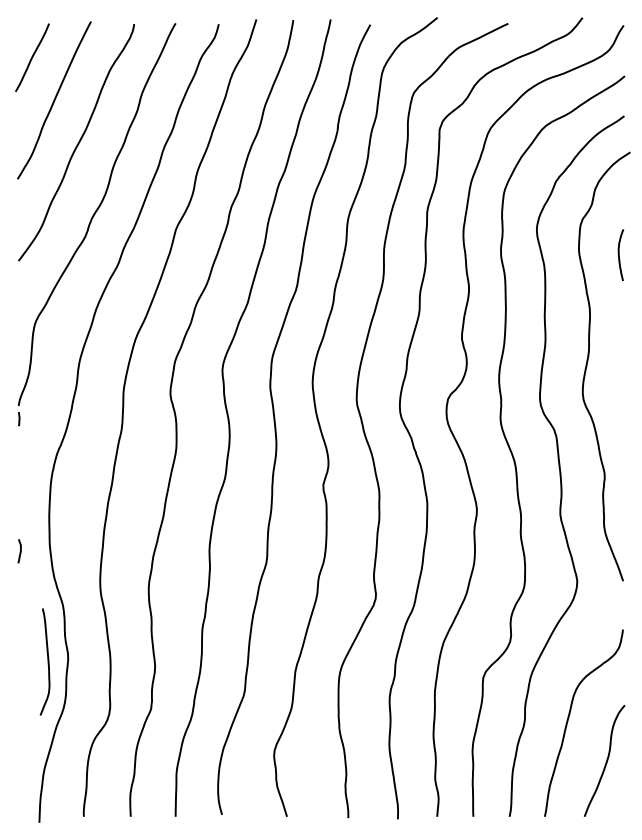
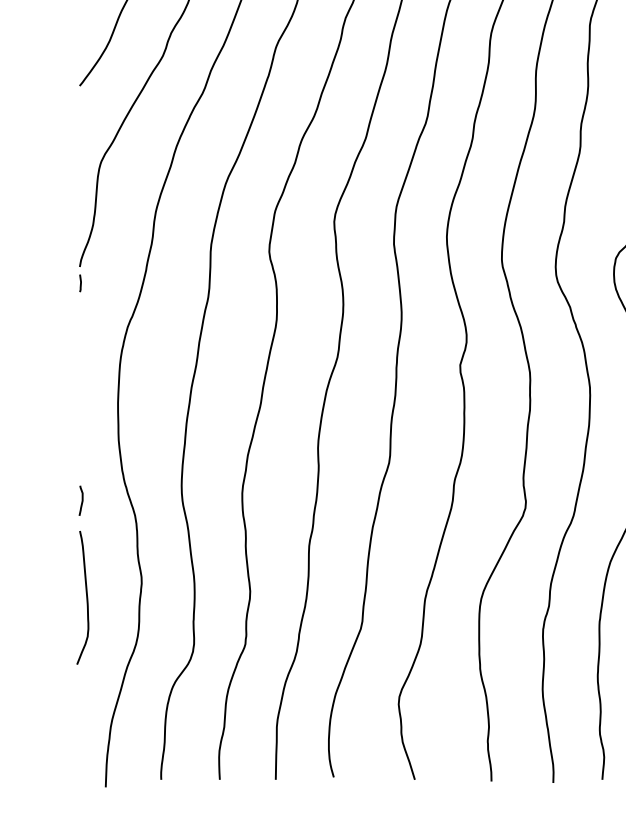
curve: (19, 551) -> (80, 501), moved
curve: (47, 661) -> (85, 597), moved

